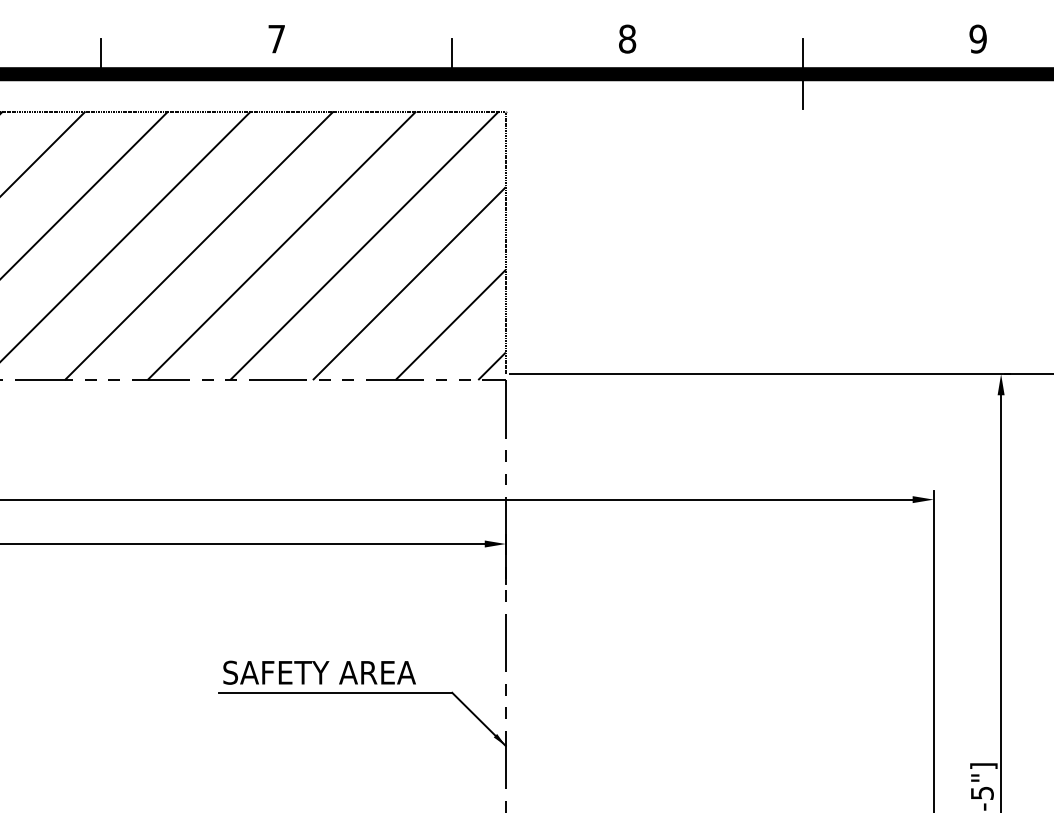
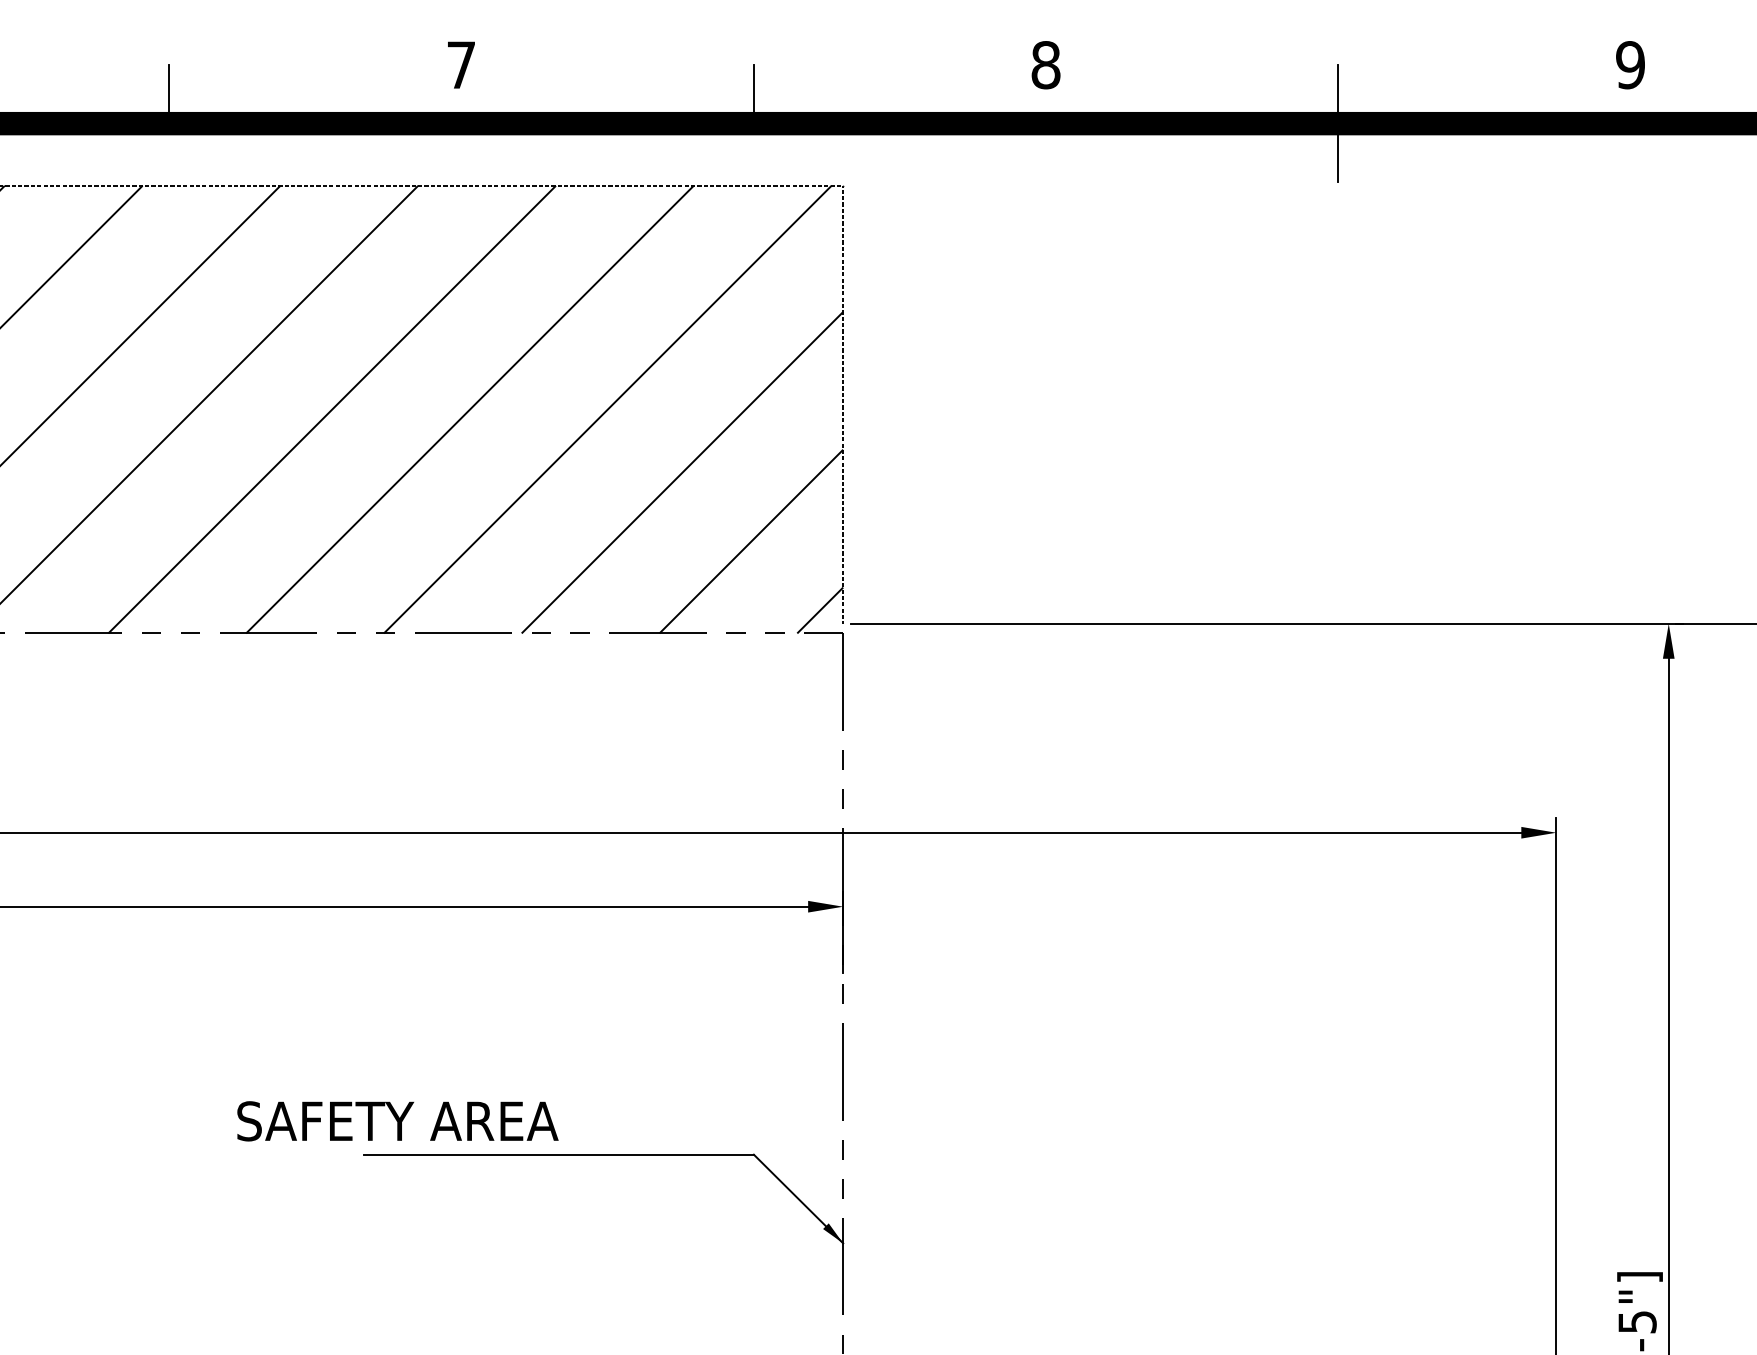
text: (319, 672) -> (397, 1120), moved

